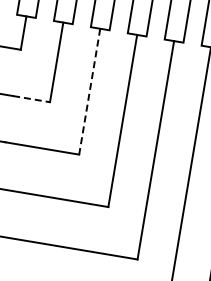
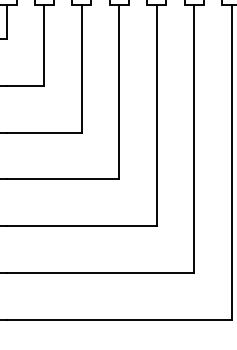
line: (89, 91) -> (81, 68), dashed -> solid
line: (31, 98) -> (25, 85), dashed -> solid

